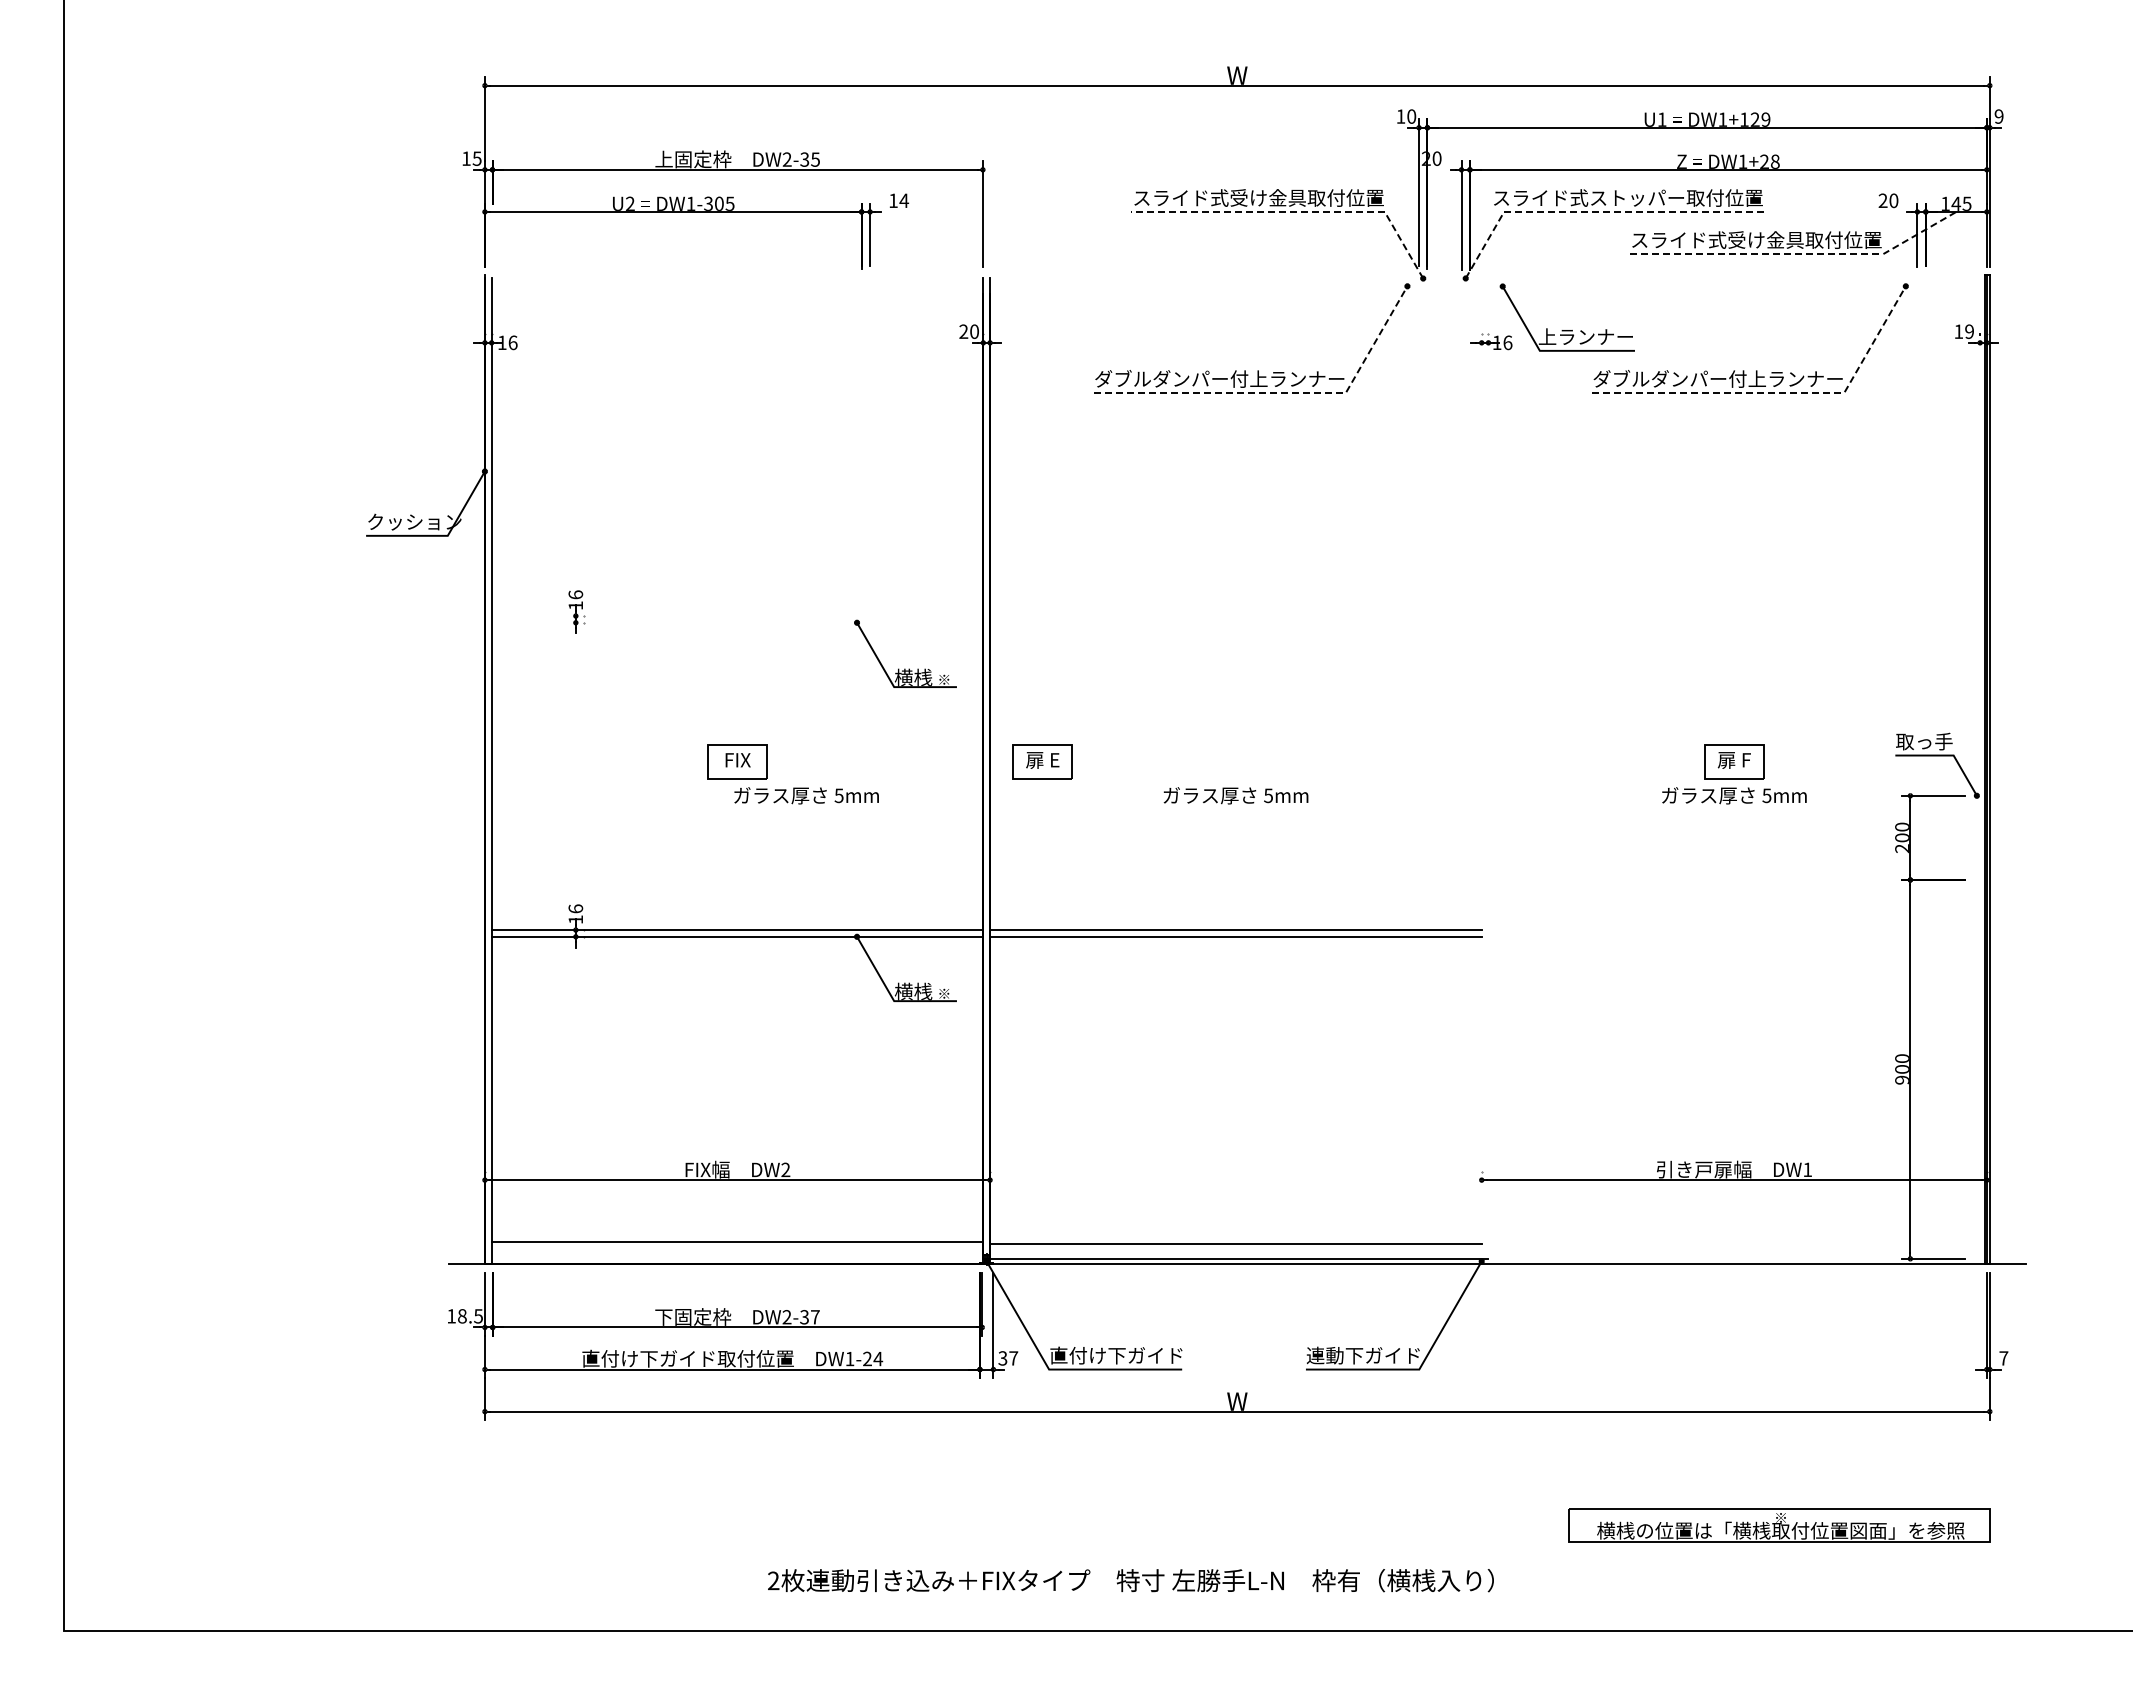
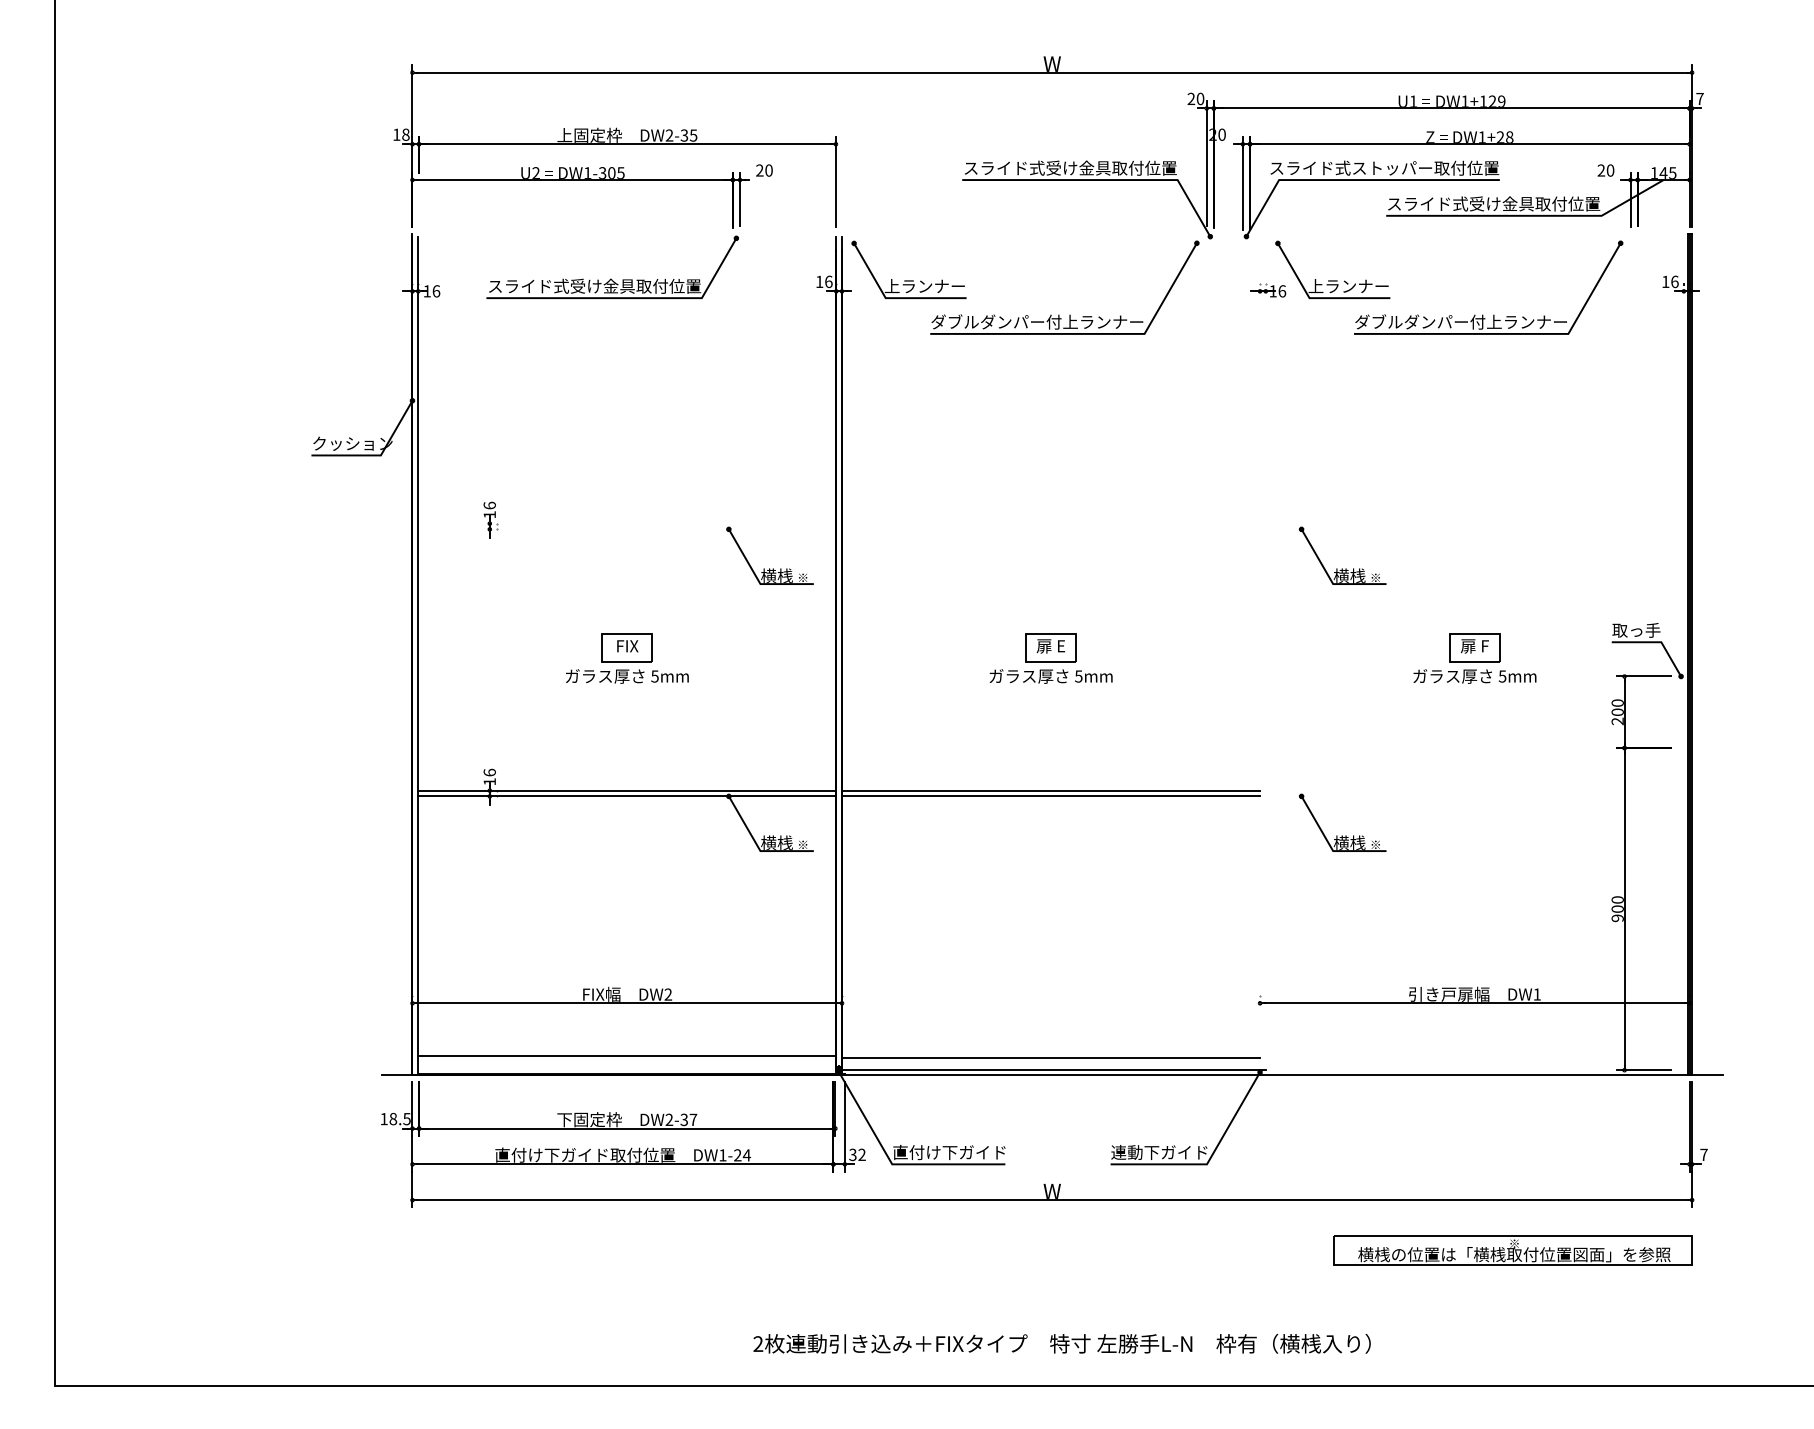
text: (1400, 116) -> (1191, 98), 10 -> 20
text: (1998, 116) -> (1699, 98), 9 -> 7
text: (476, 158) -> (405, 134), 15 -> 18
text: (899, 200) -> (764, 170), 14 -> 20
line: (1296, 211) -> (1102, 179), dashed -> solid
line: (1595, 211) -> (1356, 179), dashed -> solid
line: (1799, 254) -> (1530, 216), dashed -> solid
part: (719, 328) -> (611, 279), added
part: (1068, 330) -> (908, 280), added
text: (969, 331) -> (824, 281), 20 -> 16
text: (1969, 331) -> (1674, 281), 19 -> 16
line: (1282, 392) -> (1090, 333), dashed -> solid
line: (1780, 392) -> (1514, 333), dashed -> solid
part: (1578, 668) -> (1342, 568), added
part: (1042, 761) -> (1050, 647), moved
text: (806, 795) -> (627, 676), moved
part: (1578, 982) -> (1342, 835), added
text: (1013, 1358) -> (861, 1154), 37 -> 32
part: (1779, 1525) -> (1513, 1250), moved
text: (1130, 1580) -> (1061, 1343), moved

